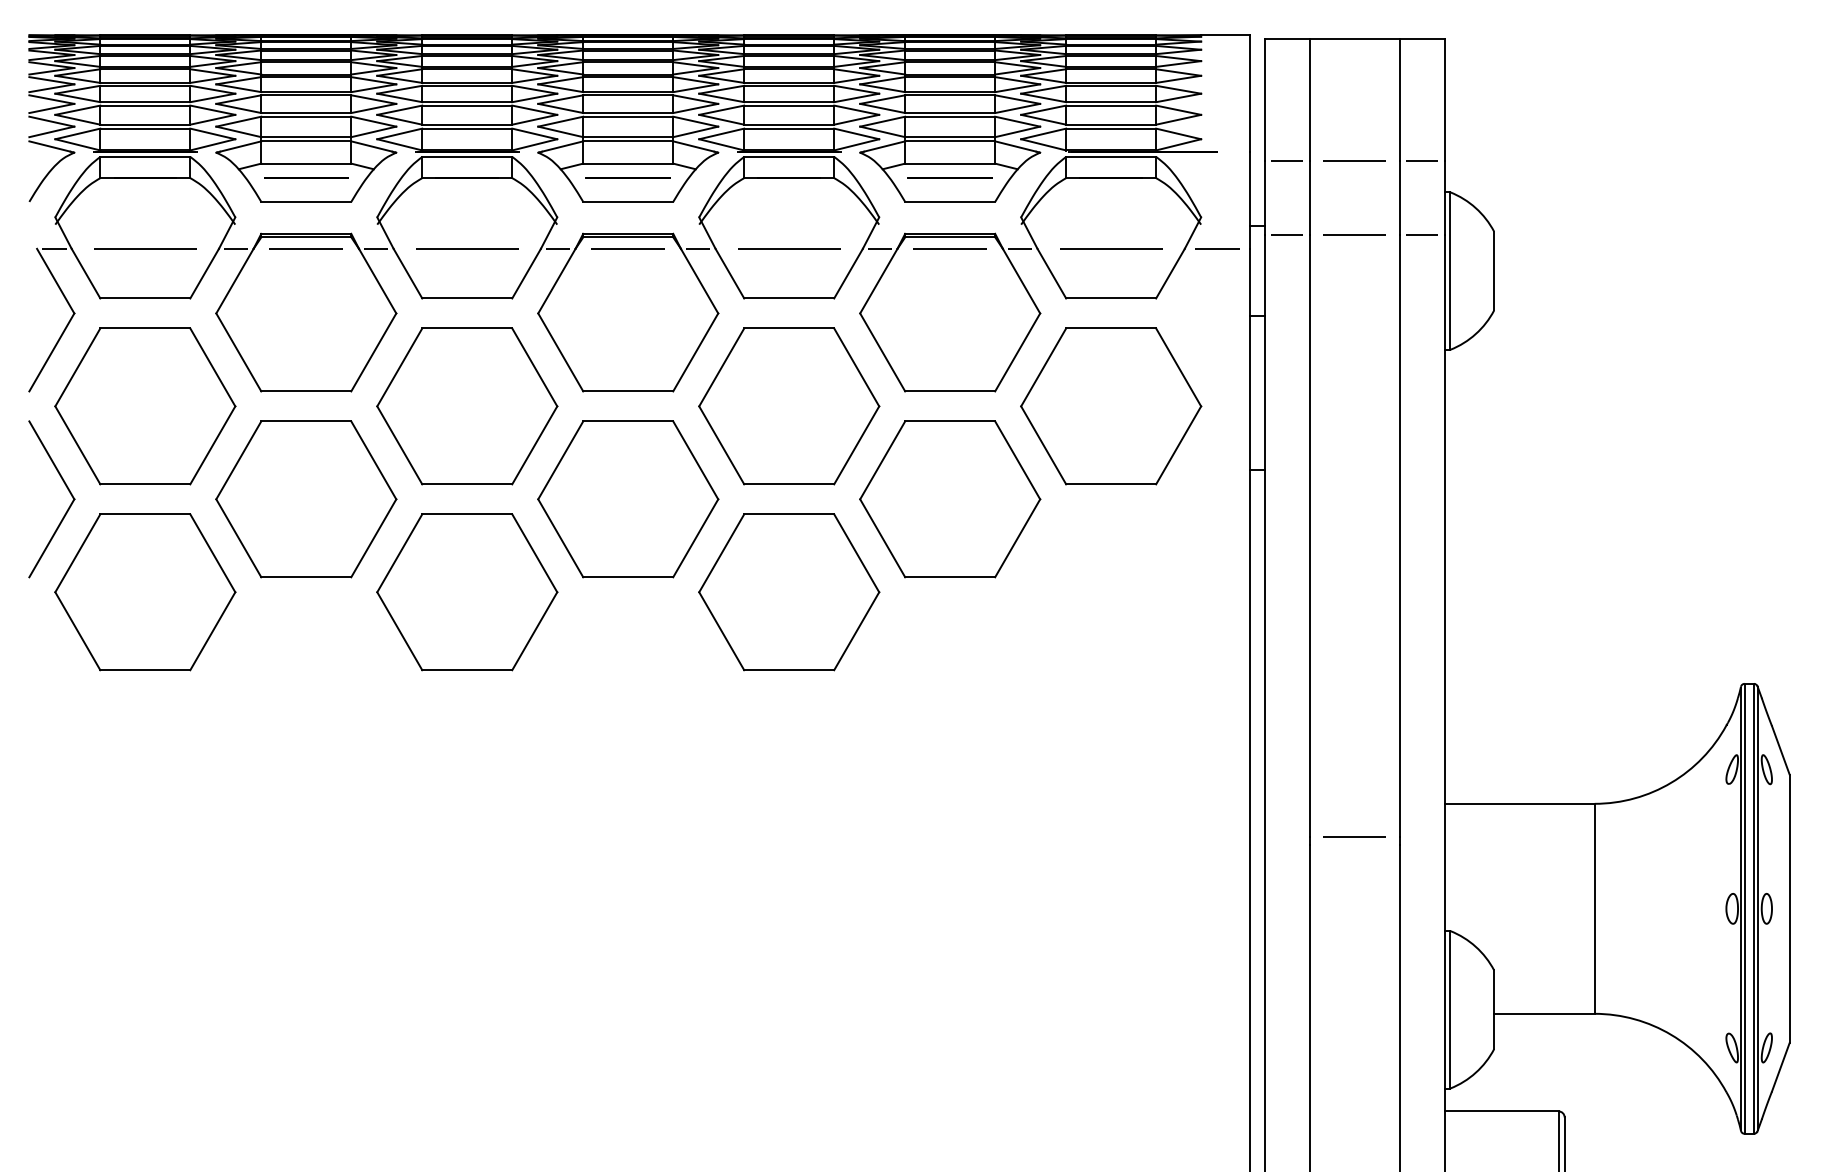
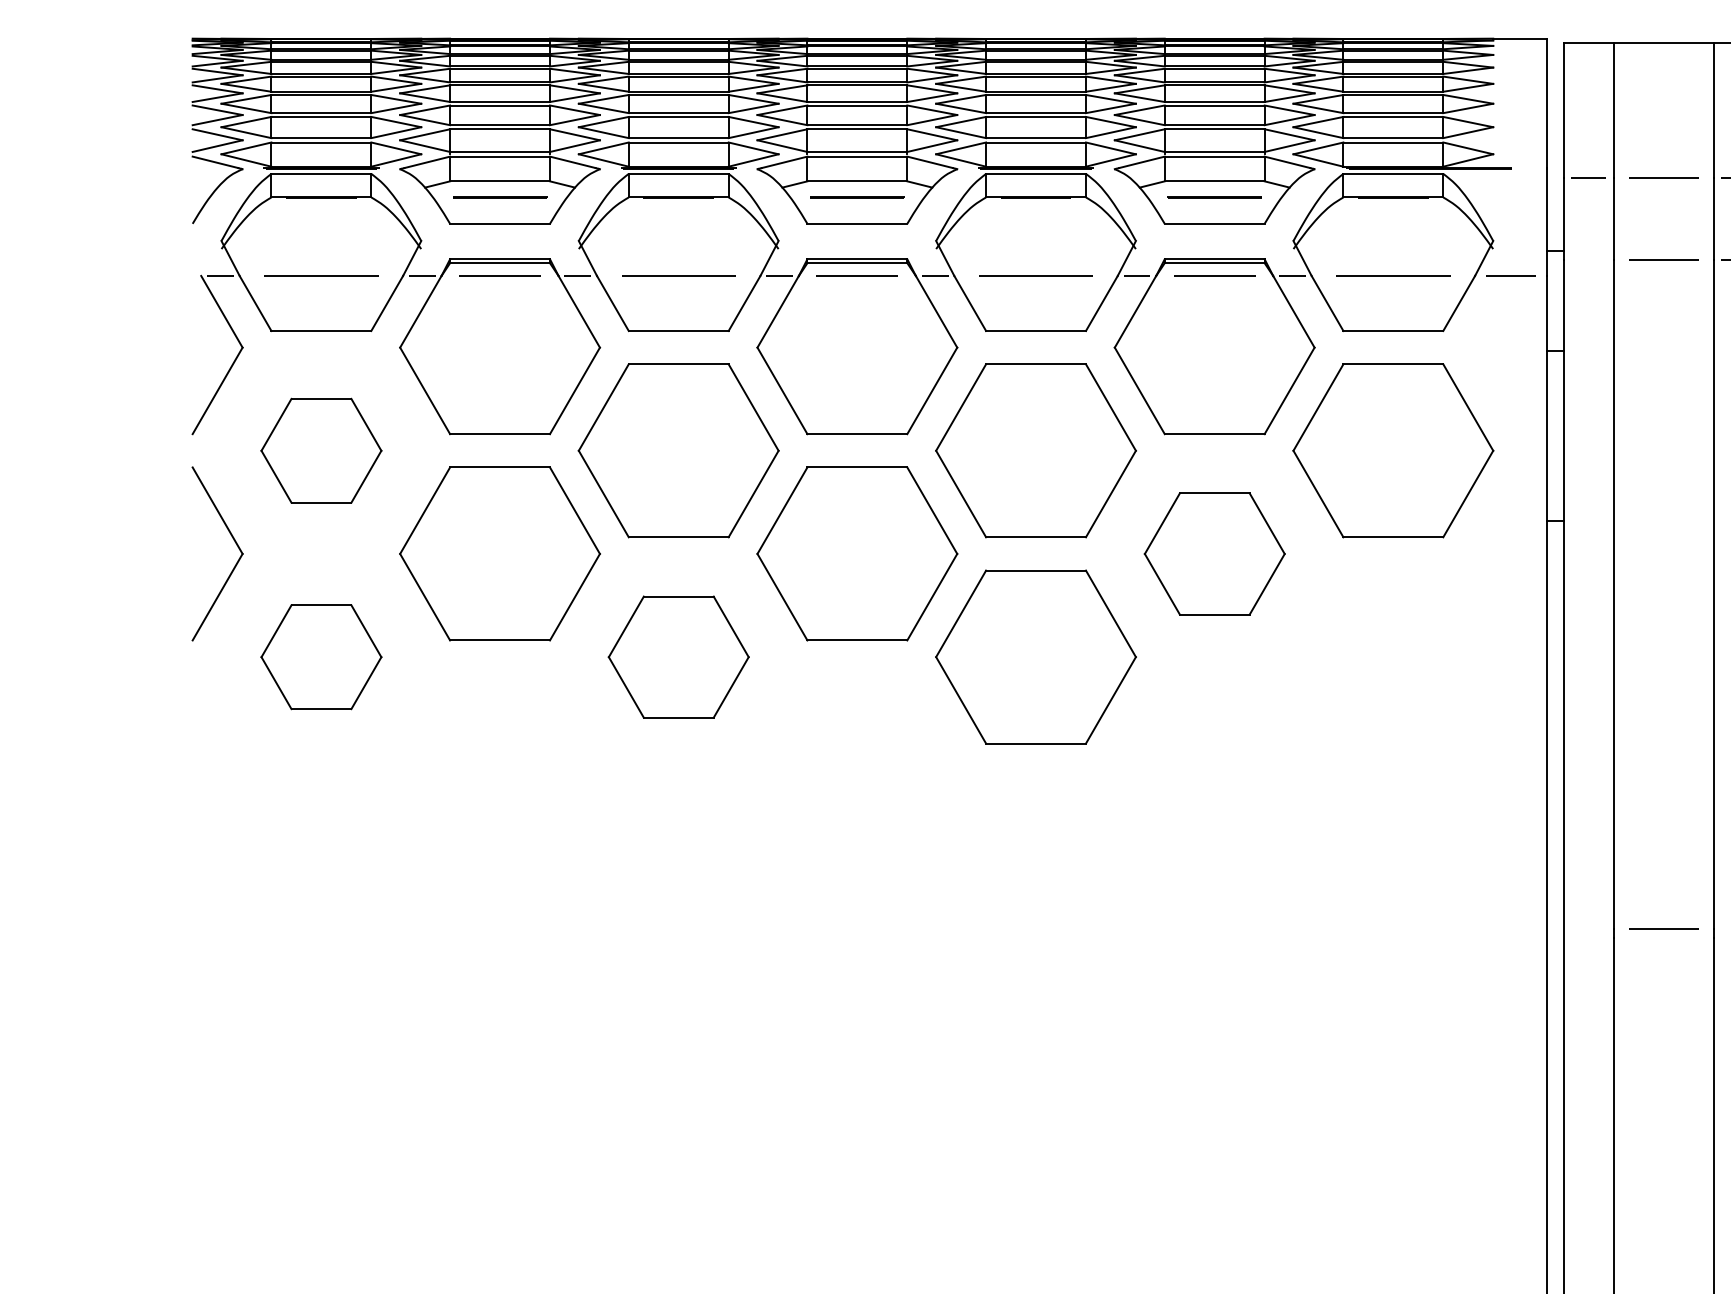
line: (1286, 234) -> (1587, 260), removed
part: (145, 406) -> (321, 450), size x0.6
part: (950, 499) -> (1215, 554), size x0.7
part: (145, 592) -> (321, 657), size x0.6
part: (467, 592) -> (678, 657), size x0.7

